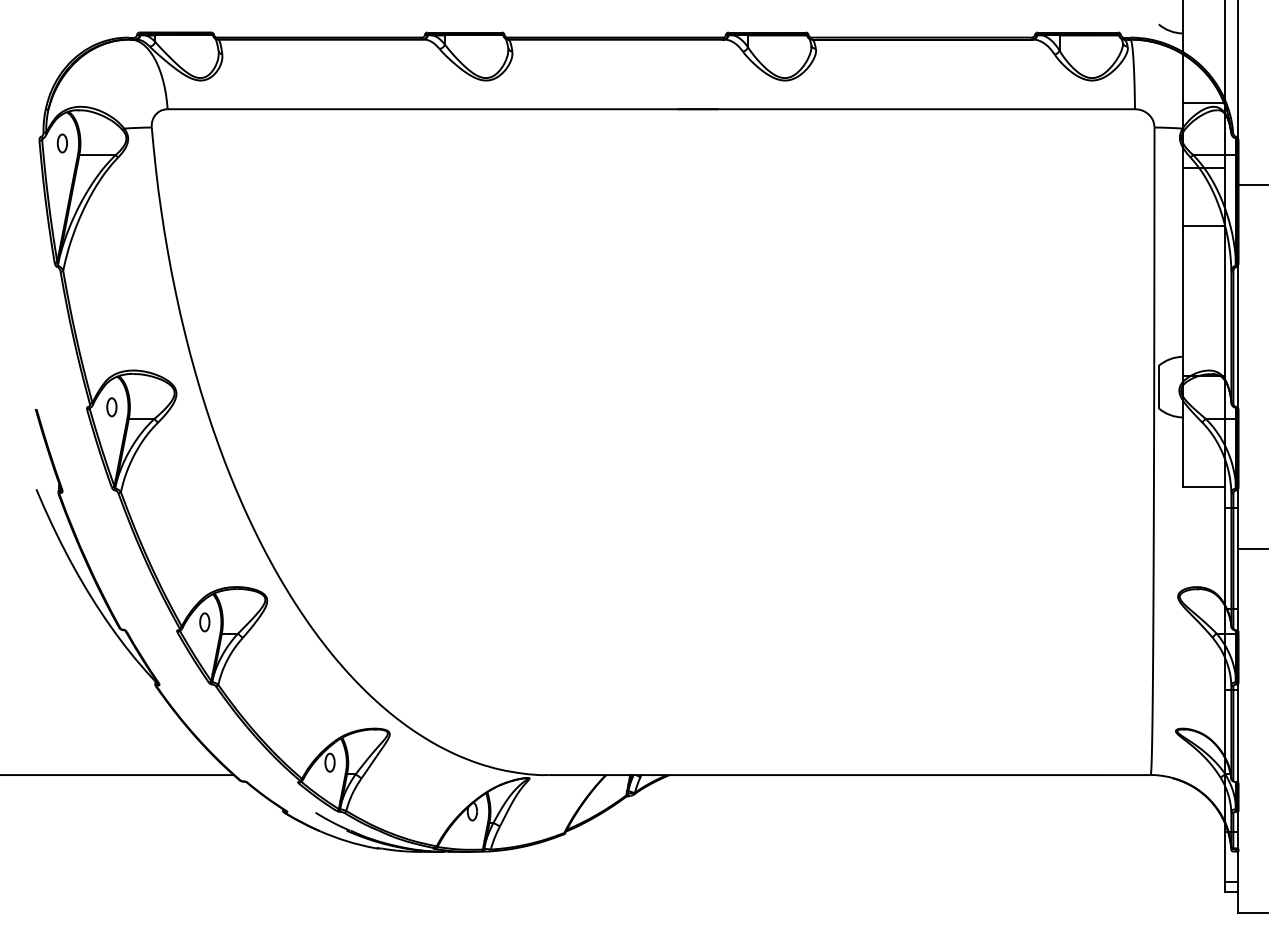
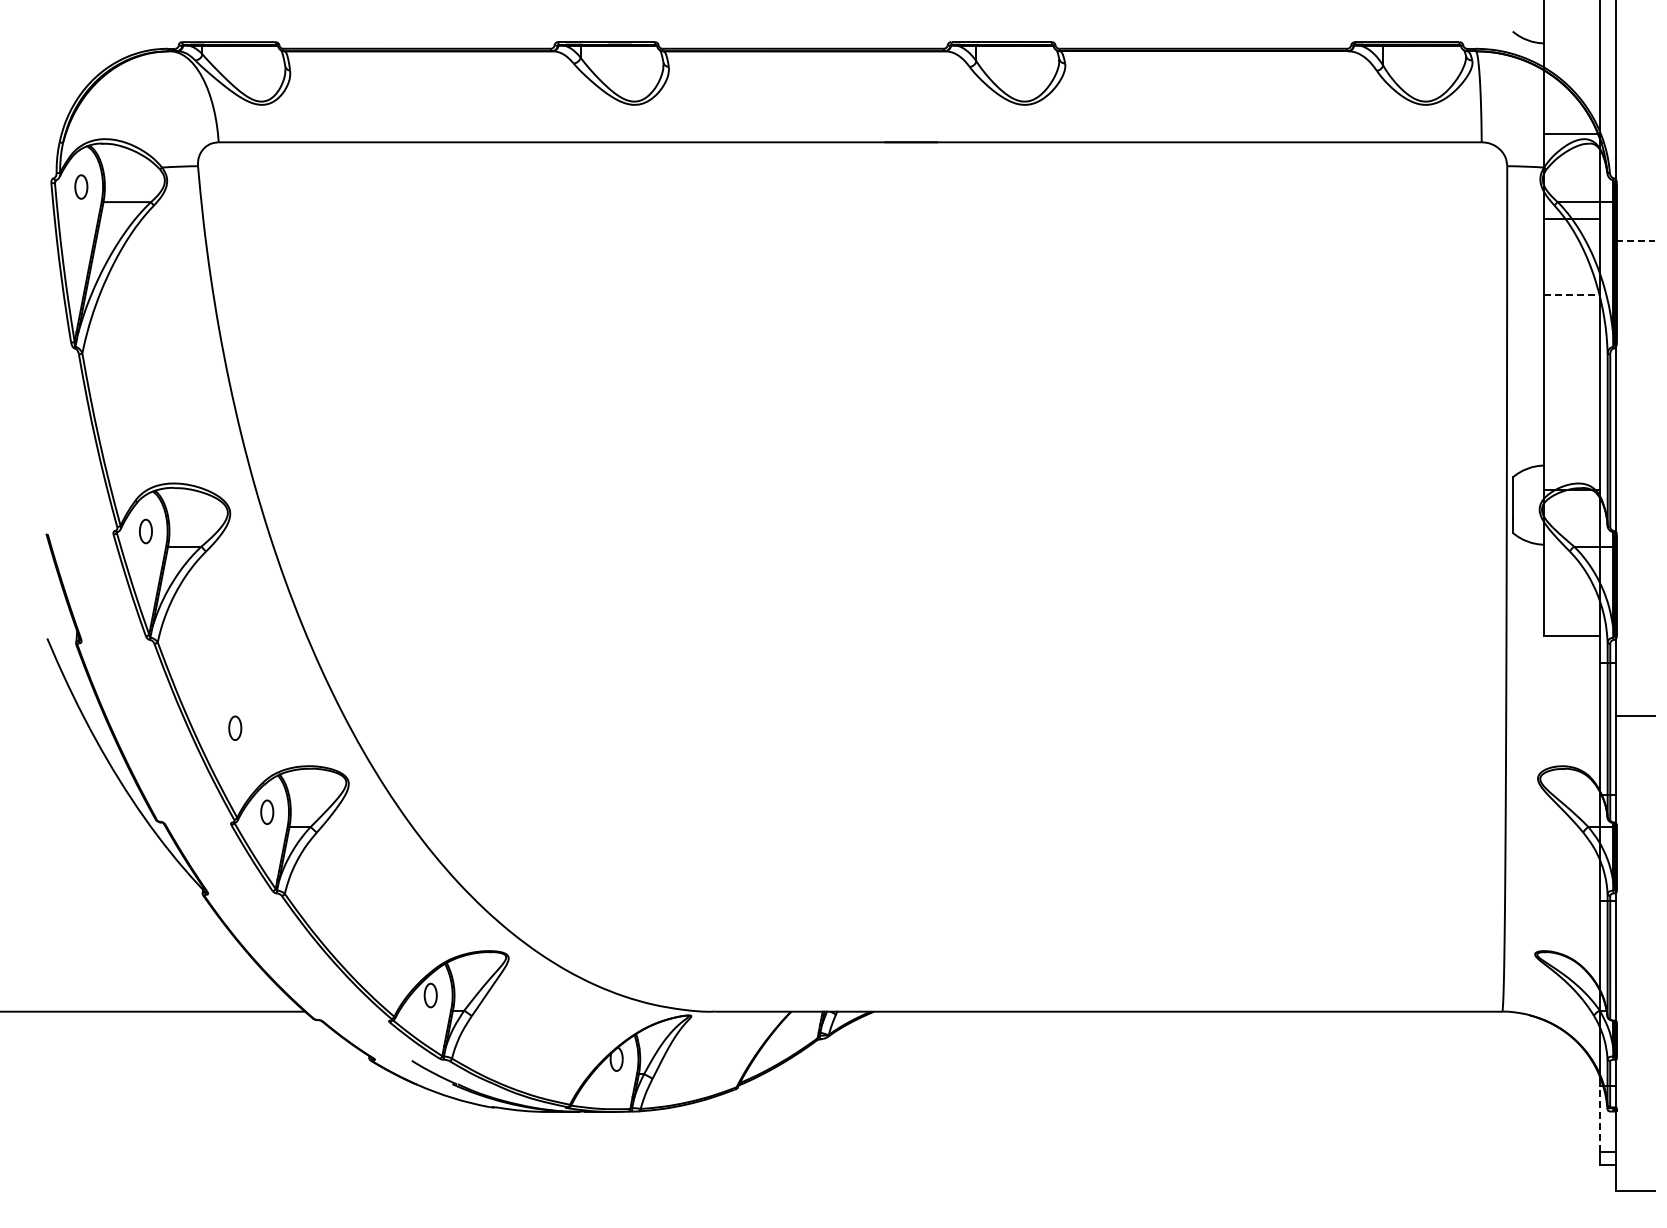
line: (1252, 185) -> (1635, 241), solid -> dashed
line: (1204, 225) -> (1572, 294), solid -> dashed
part: (180, 557) -> (235, 727), added
line: (1225, 856) -> (1599, 1118), solid -> dashed

